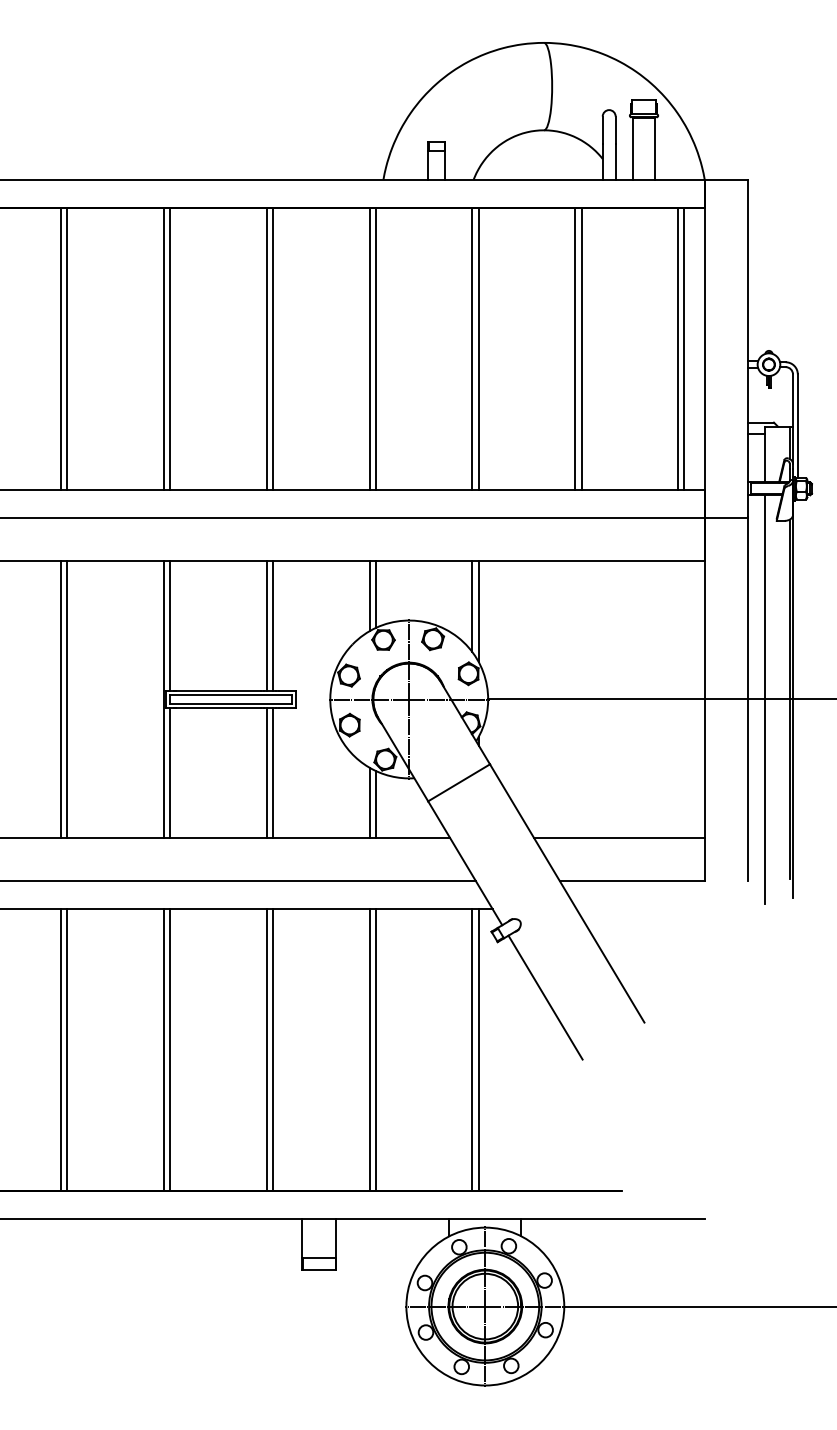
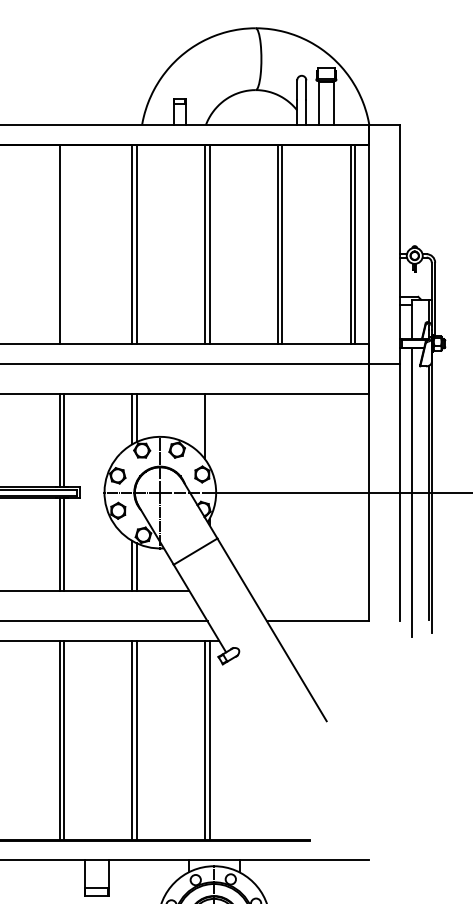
line: (273, 348) -> (64, 244), removed
line: (478, 611) -> (209, 430), removed
line: (619, 838) -> (309, 591), removed
line: (545, 997) -> (256, 703), removed

